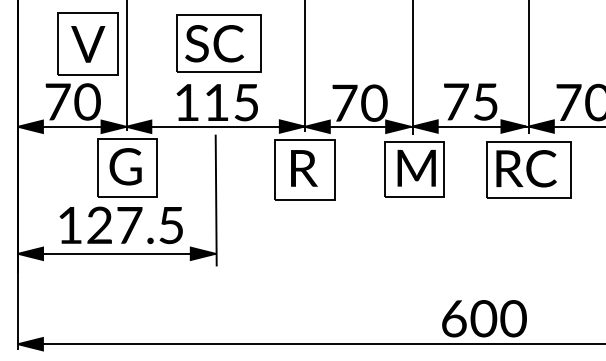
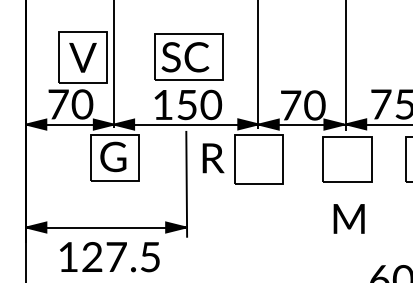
text: (232, 102) -> (199, 104), 115 -> 150
text: (304, 168) -> (213, 158), moved
text: (416, 168) -> (349, 219), moved
text: (120, 225) -> (109, 257), moved

